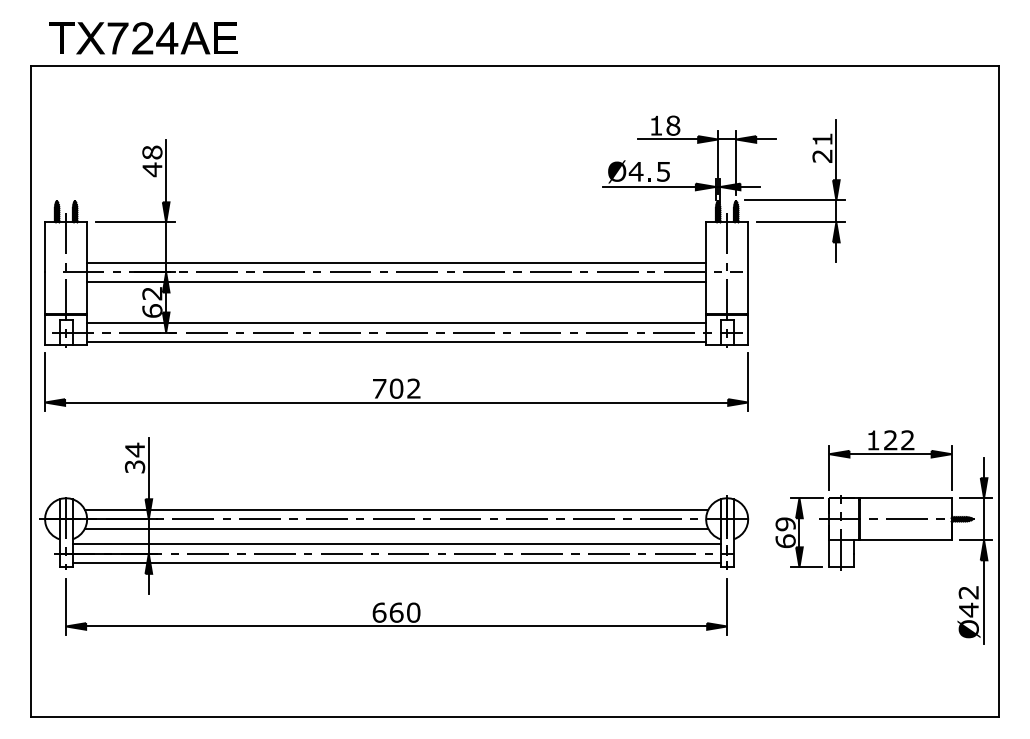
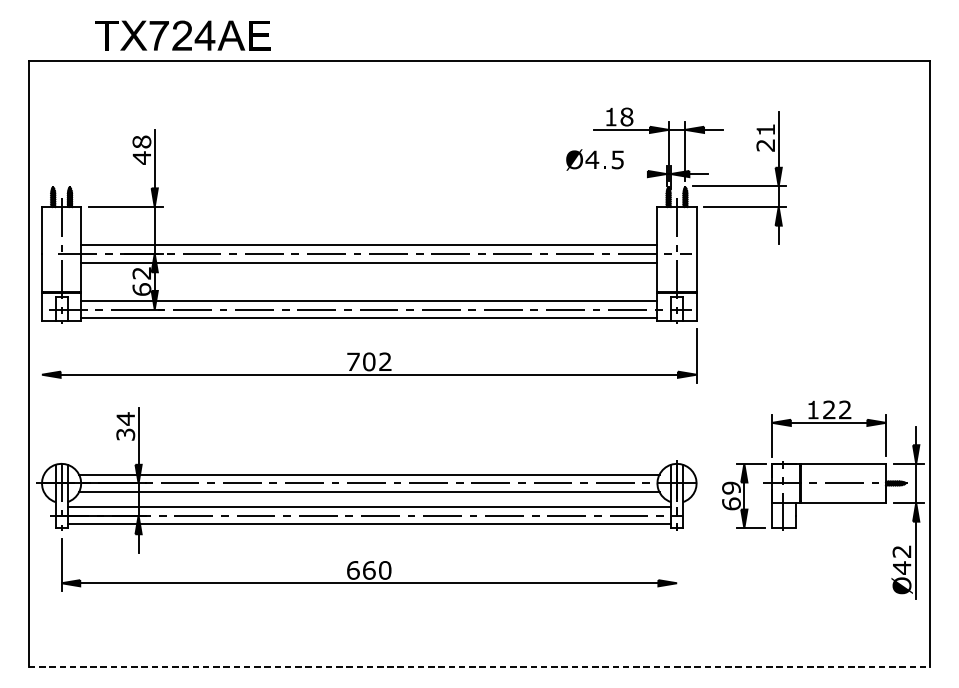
part: (143, 38) -> (182, 35), moved
line: (648, 186) -> (603, 173), removed
line: (45, 381) -> (42, 355), removed
line: (727, 606) -> (677, 564), removed
line: (515, 716) -> (479, 667), solid -> dashed

